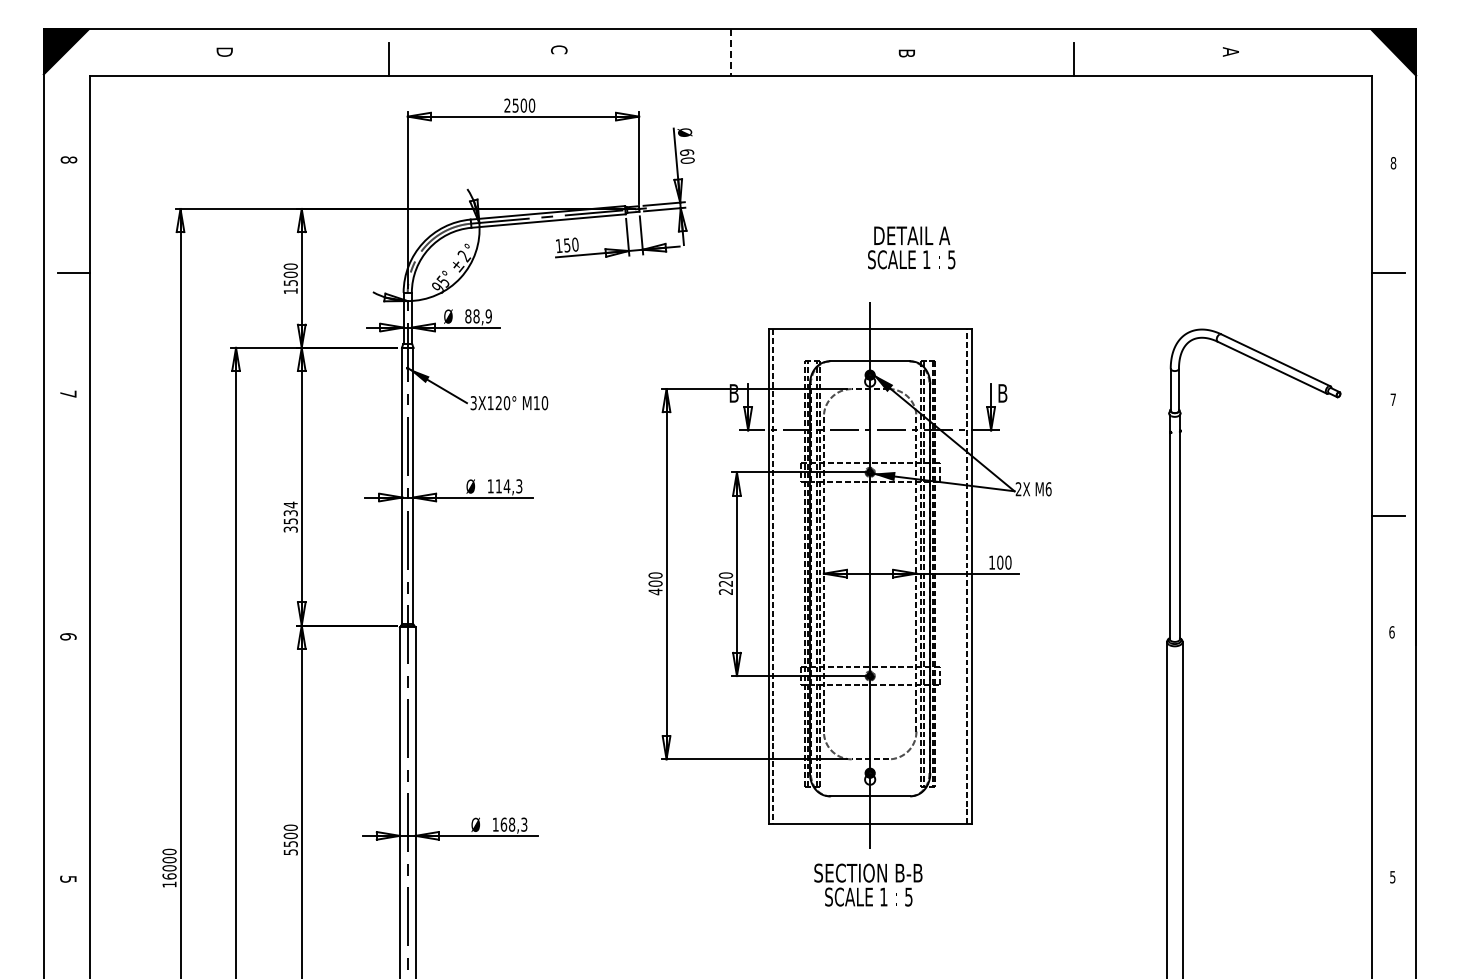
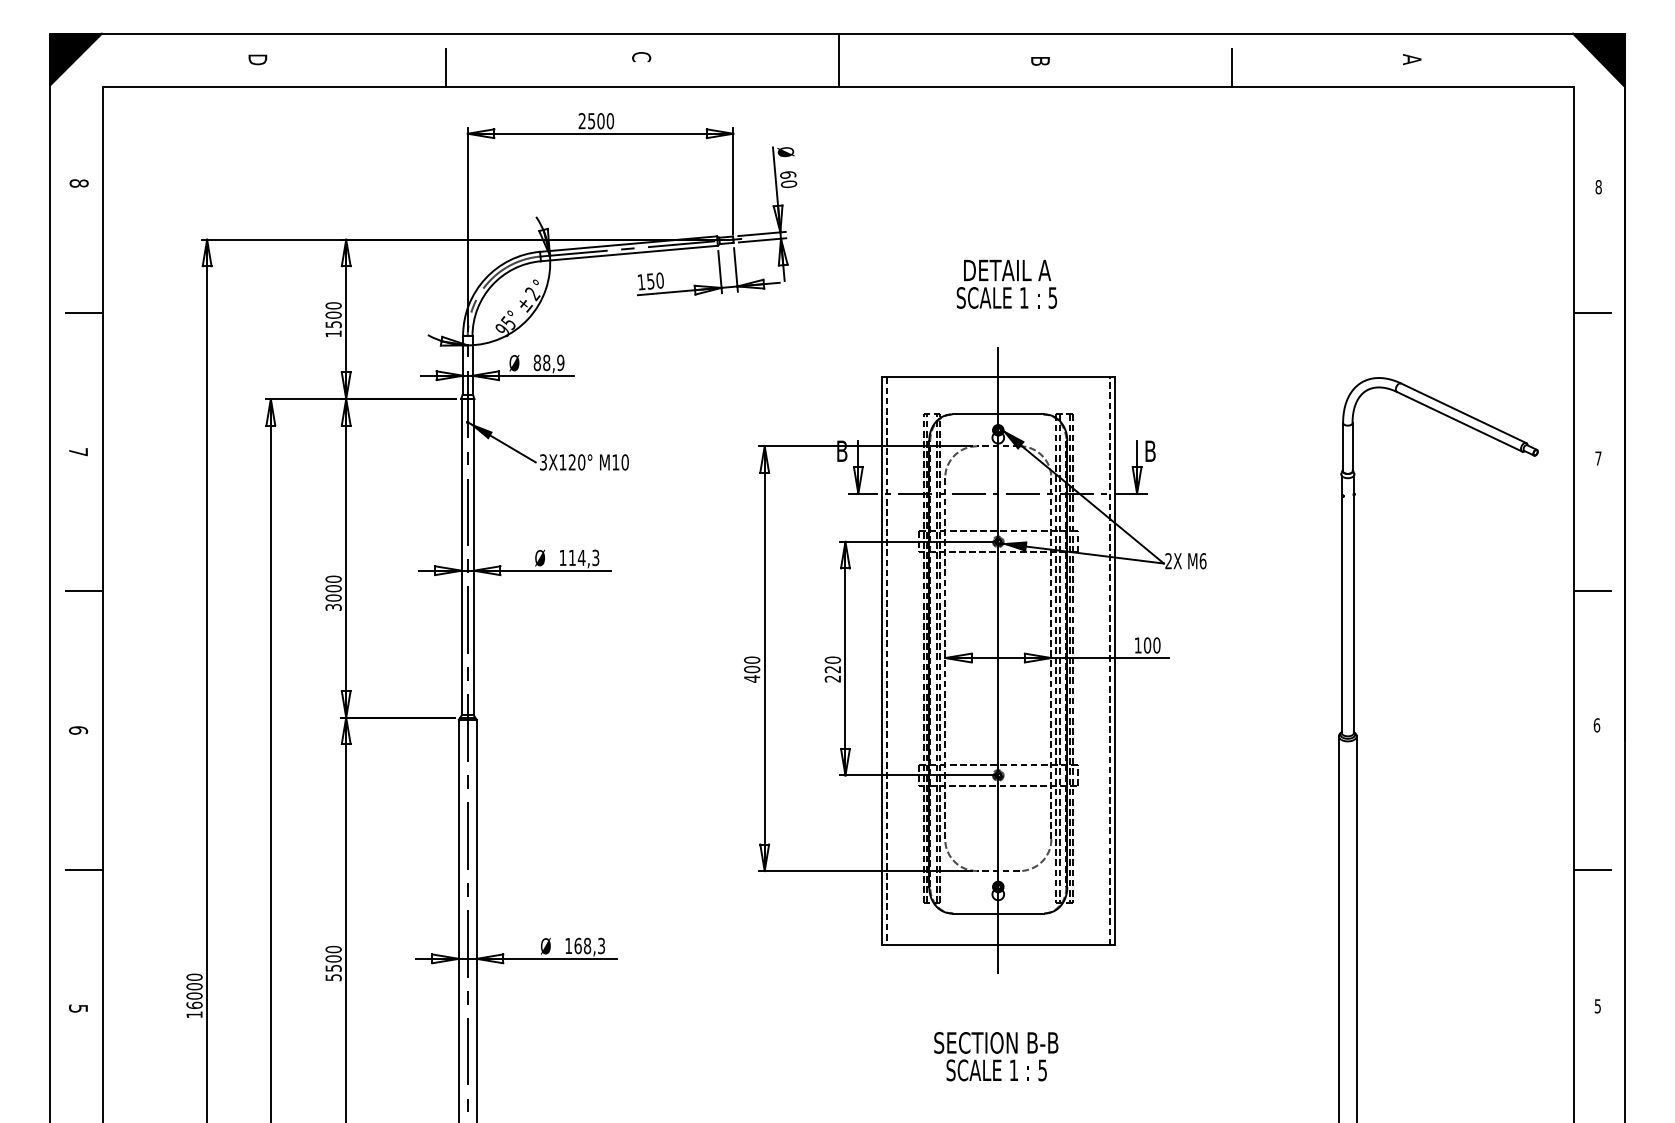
line: (731, 53) -> (839, 61), dashed -> solid
text: (911, 247) -> (1006, 283), moved
text: (290, 512) -> (333, 587), 3534 -> 3000
line: (73, 515) -> (84, 591), added
line: (73, 758) -> (84, 870), added
line: (1388, 758) -> (1592, 870), added
text: (868, 884) -> (996, 1055), moved

